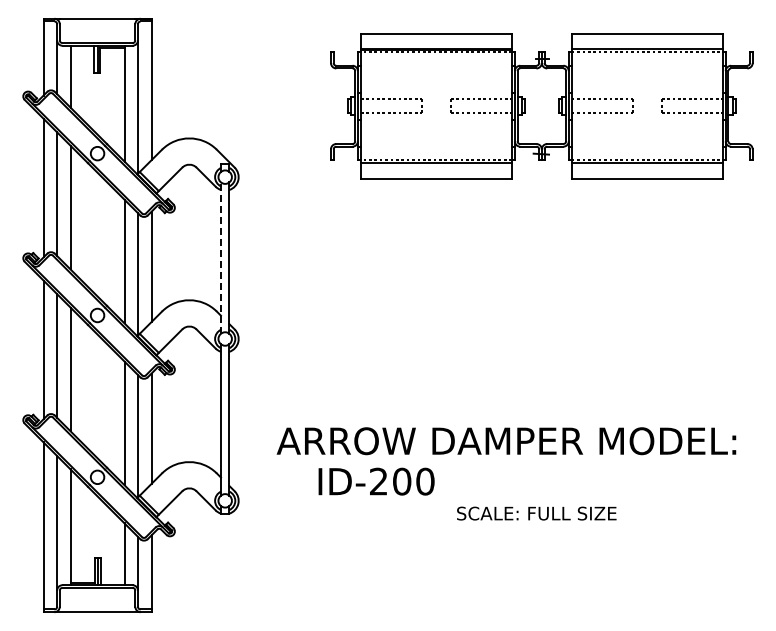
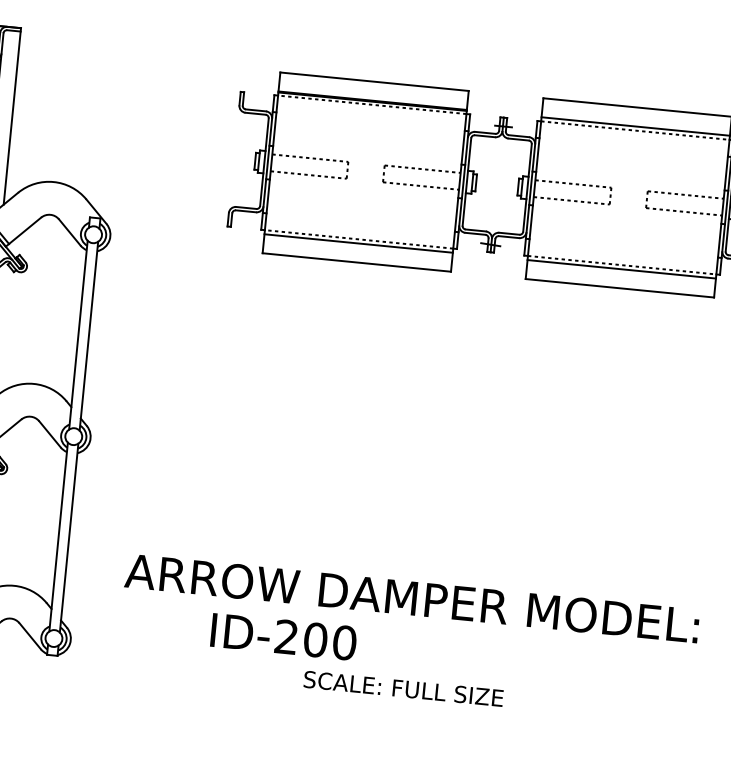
line: (221, 258) -> (78, 335), dashed -> solid
text: (376, 481) -> (283, 636), moved
text: (536, 513) -> (403, 688), moved

